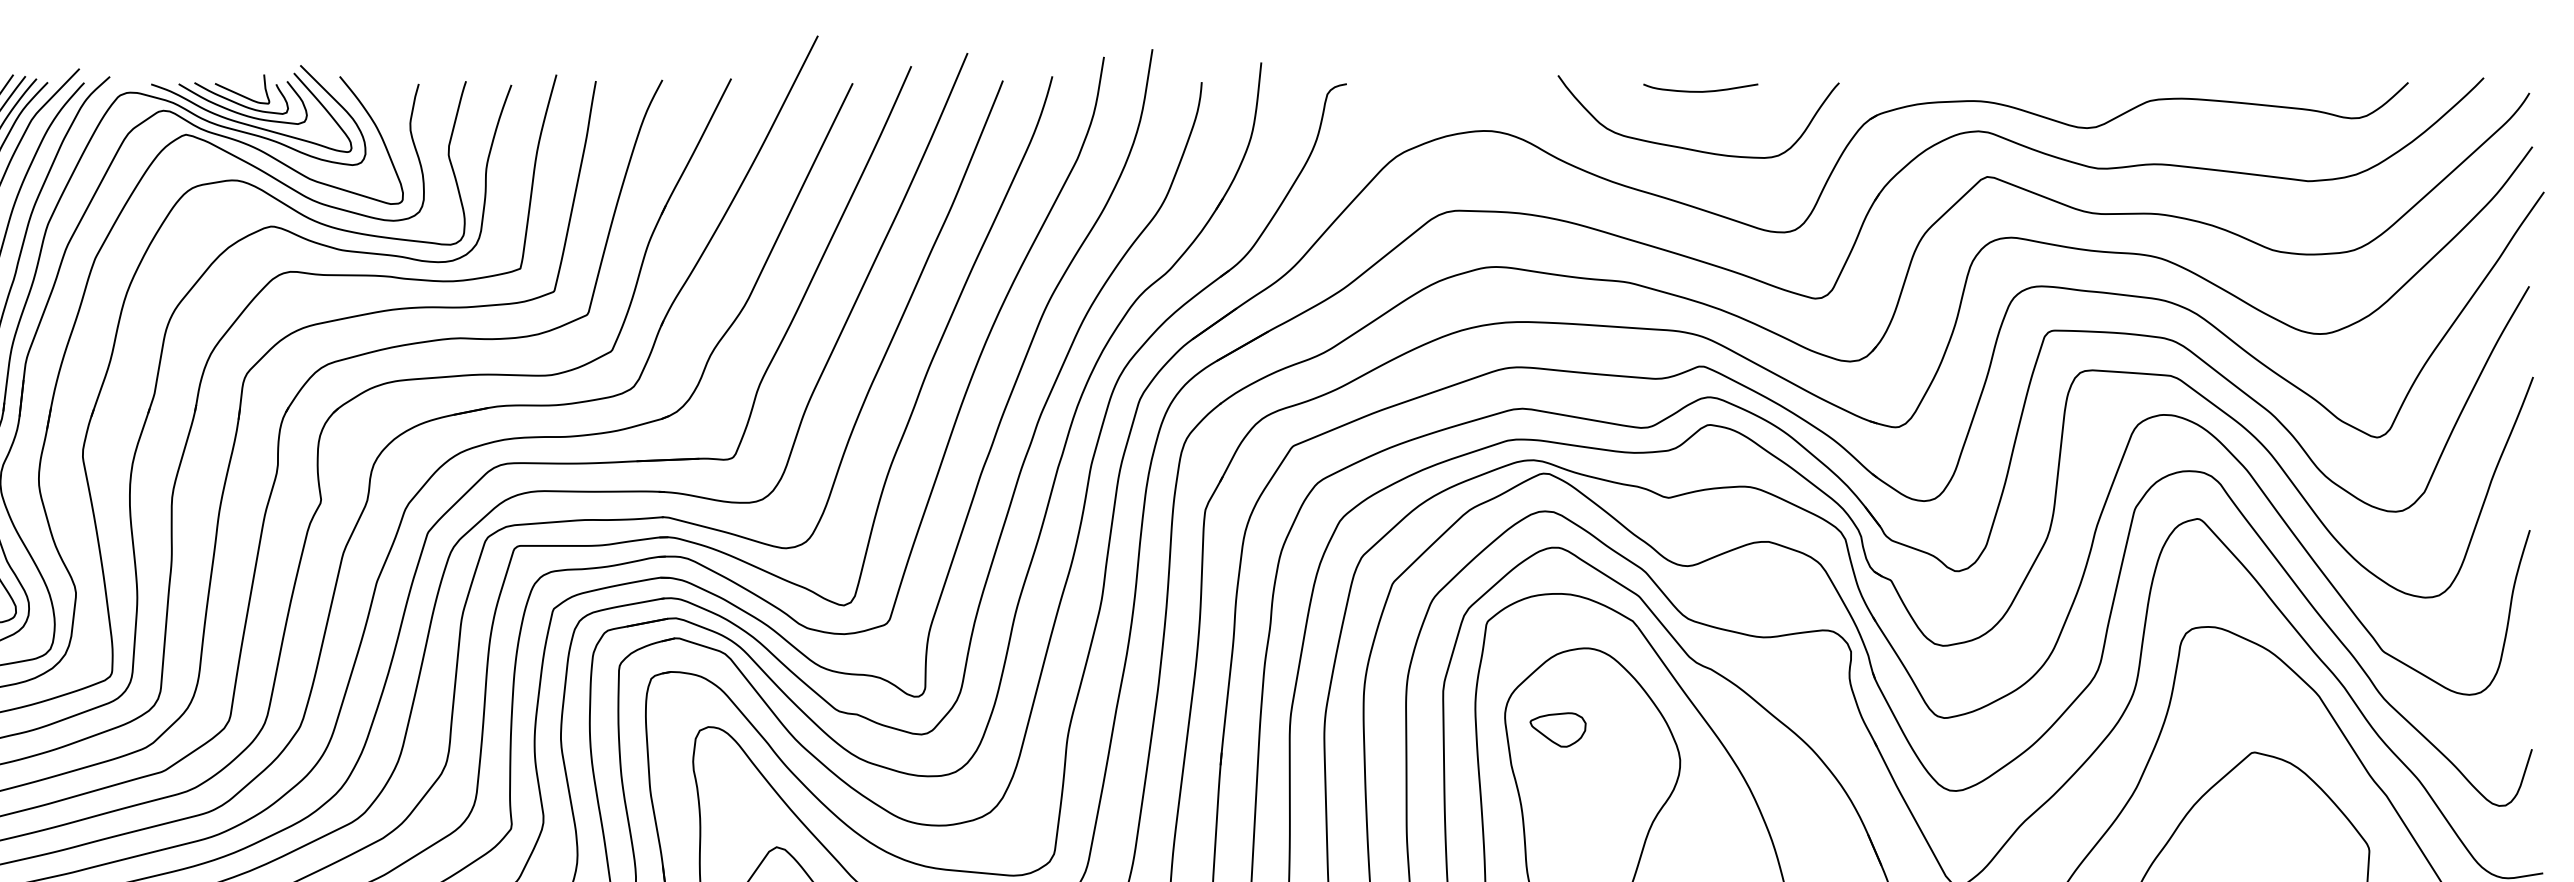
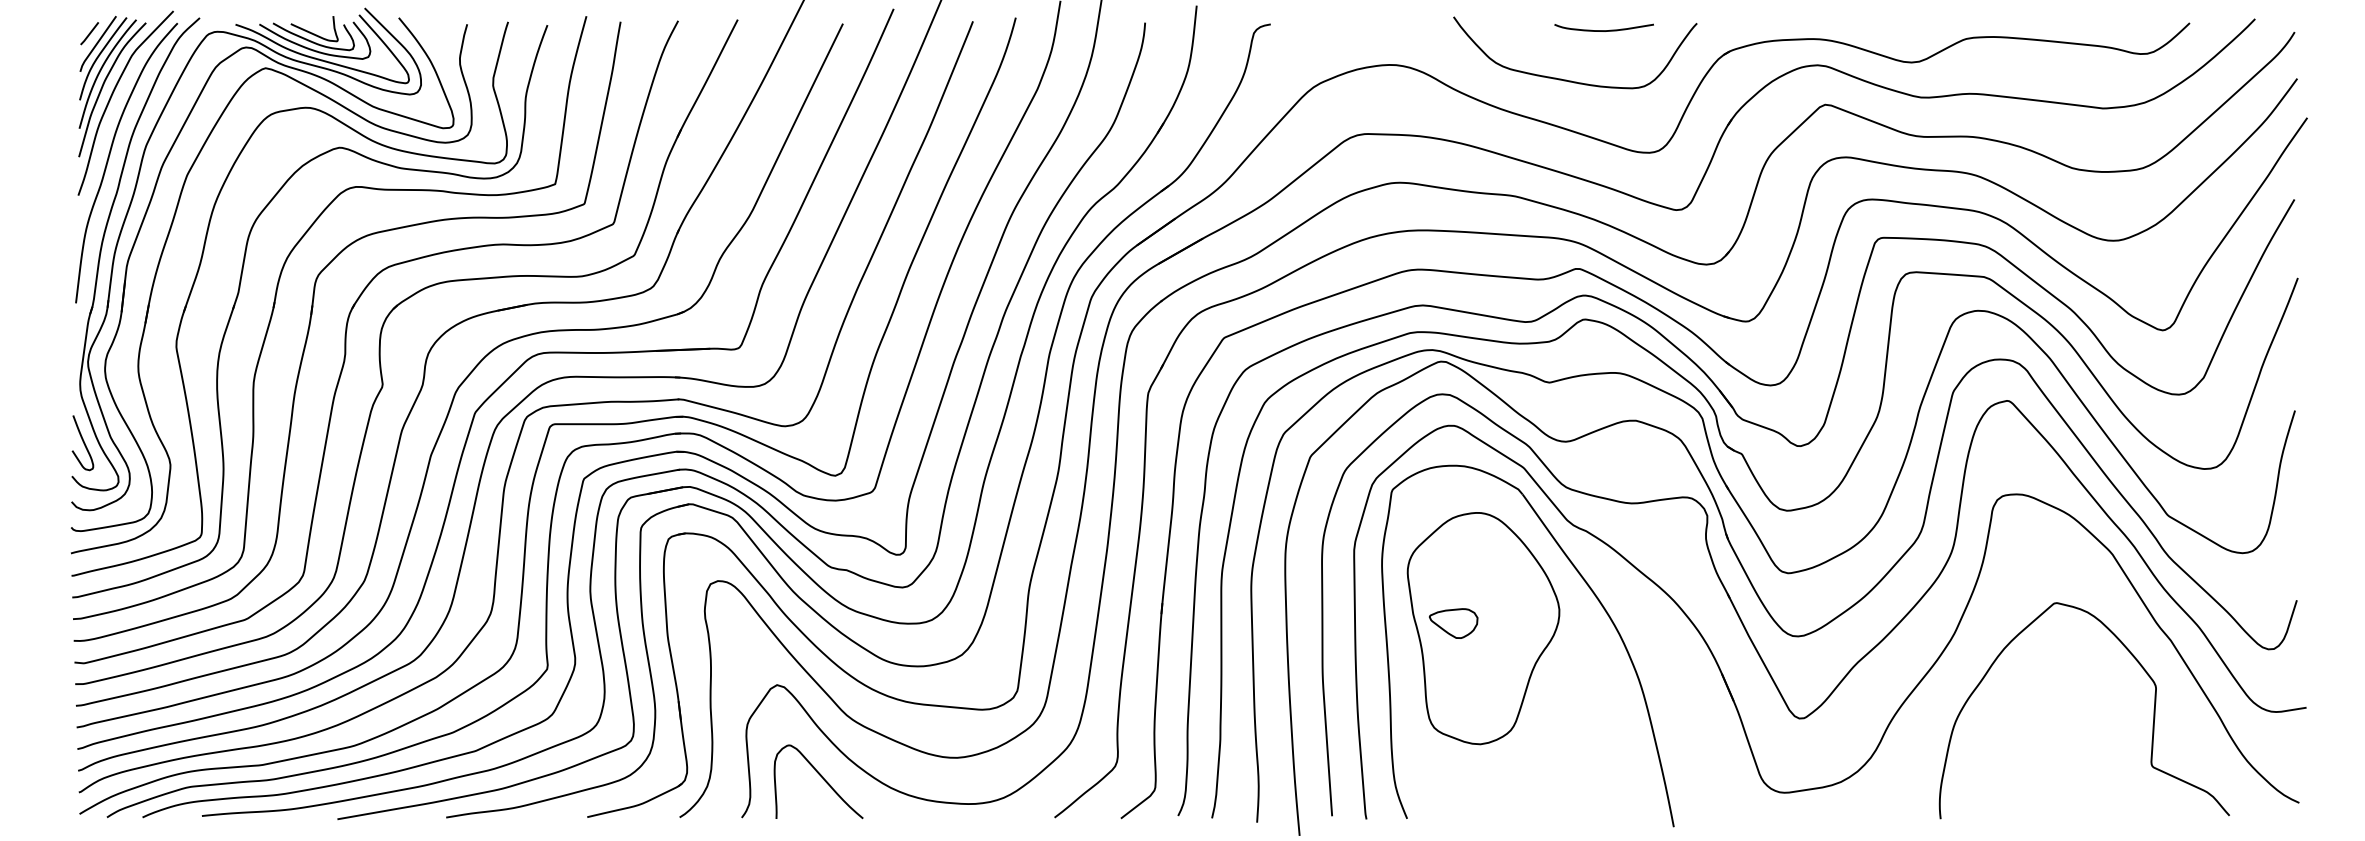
curve: (1699, 91) -> (1603, 30), moved
part: (1557, 729) -> (1453, 623), moved

